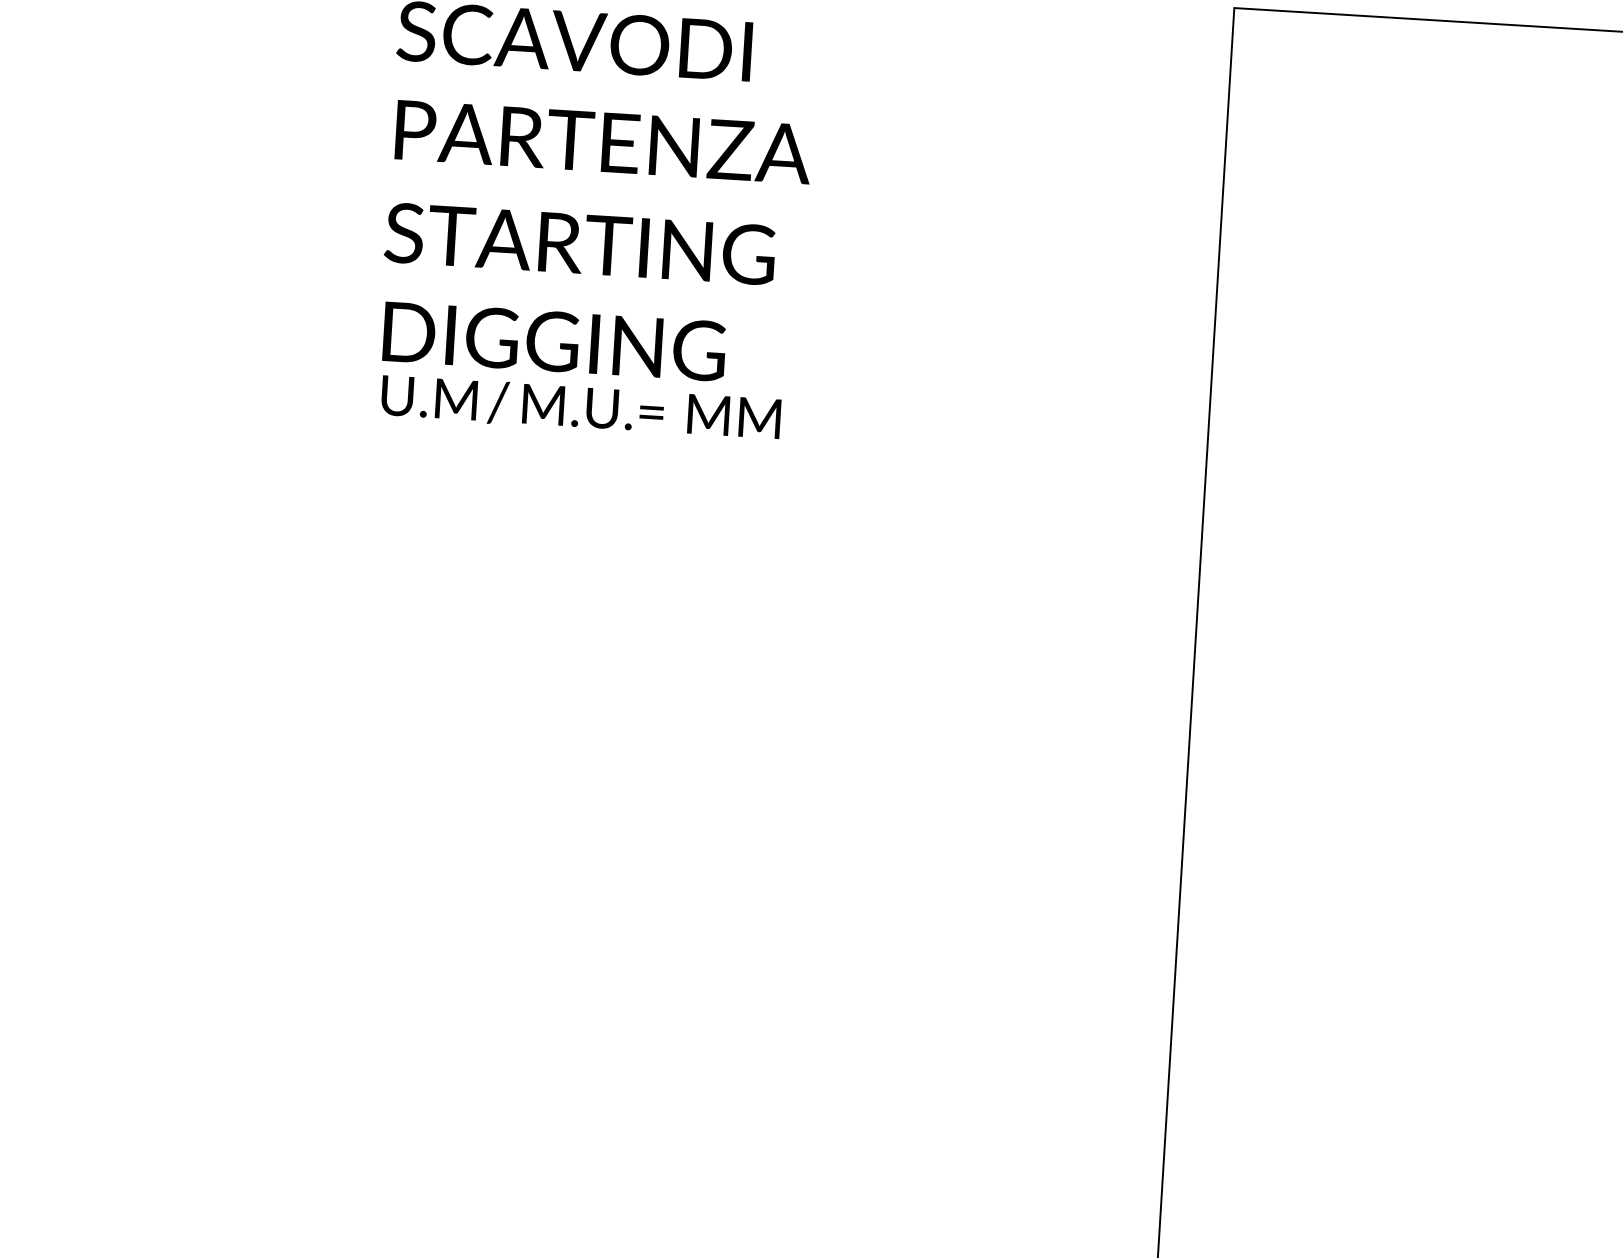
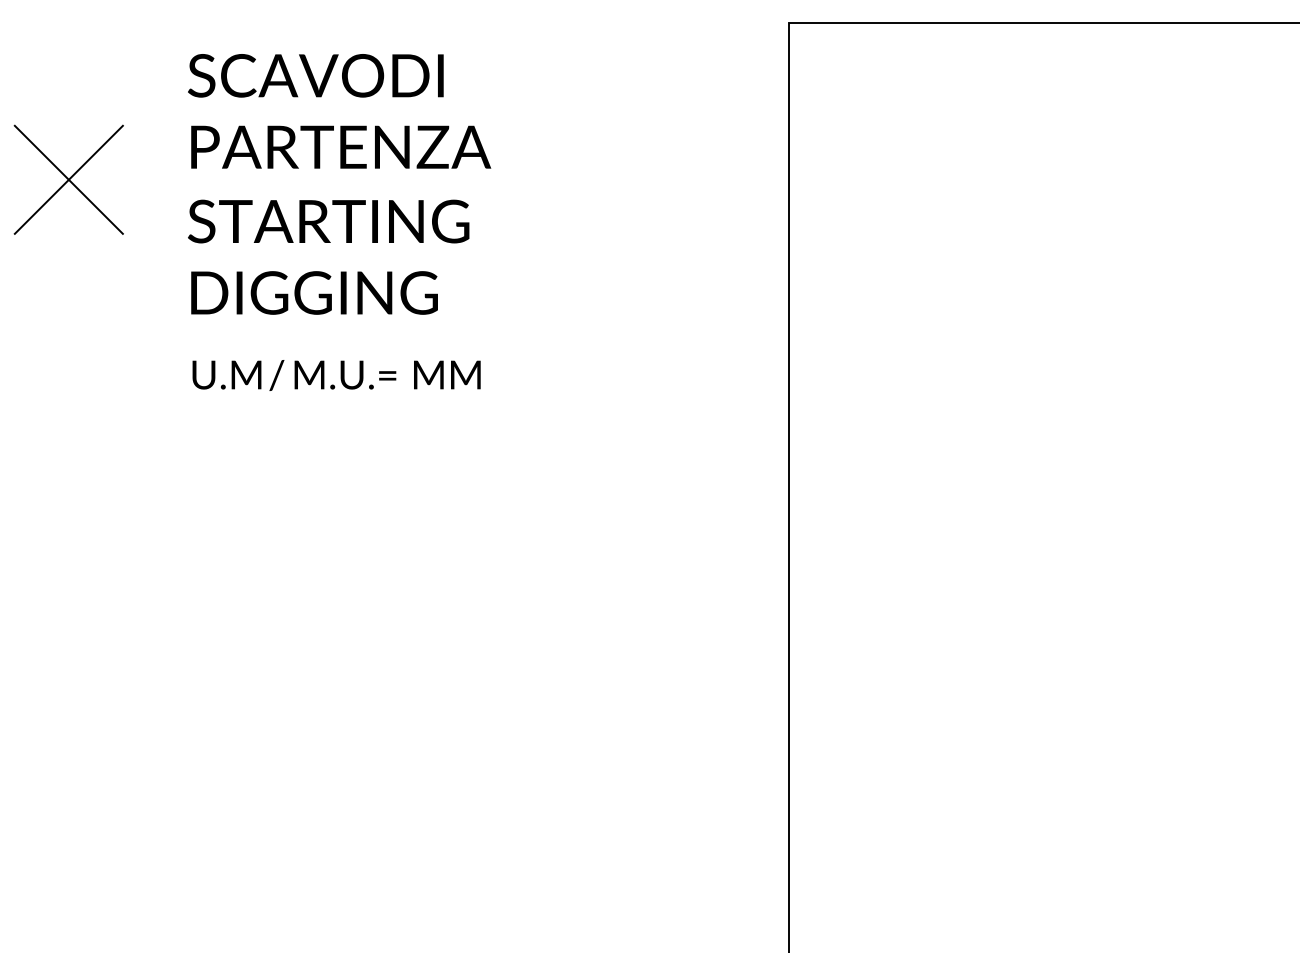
part: (223, 163) -> (68, 179), added
text: (580, 407) -> (336, 375), moved

